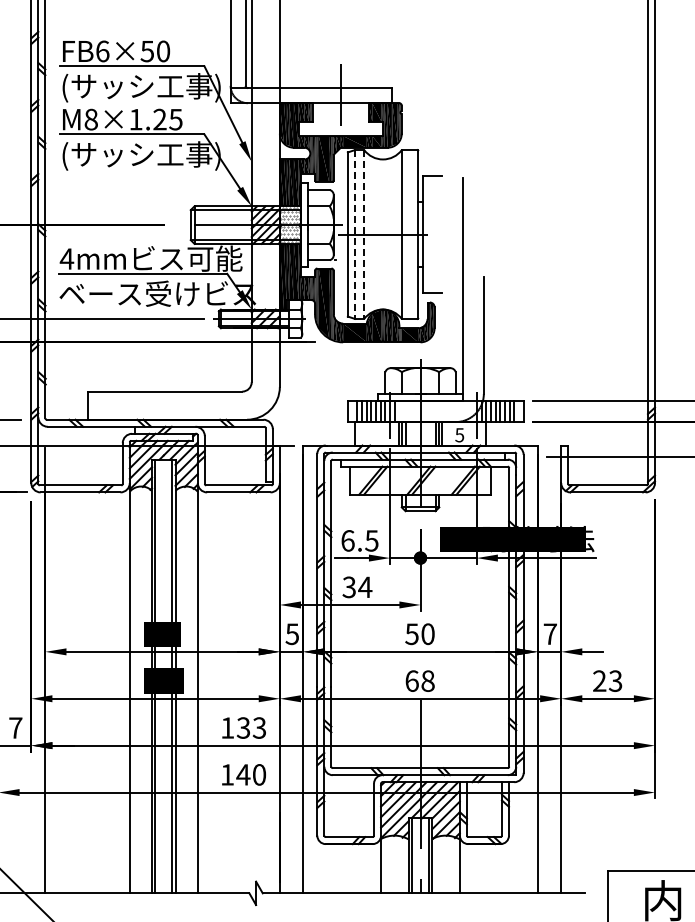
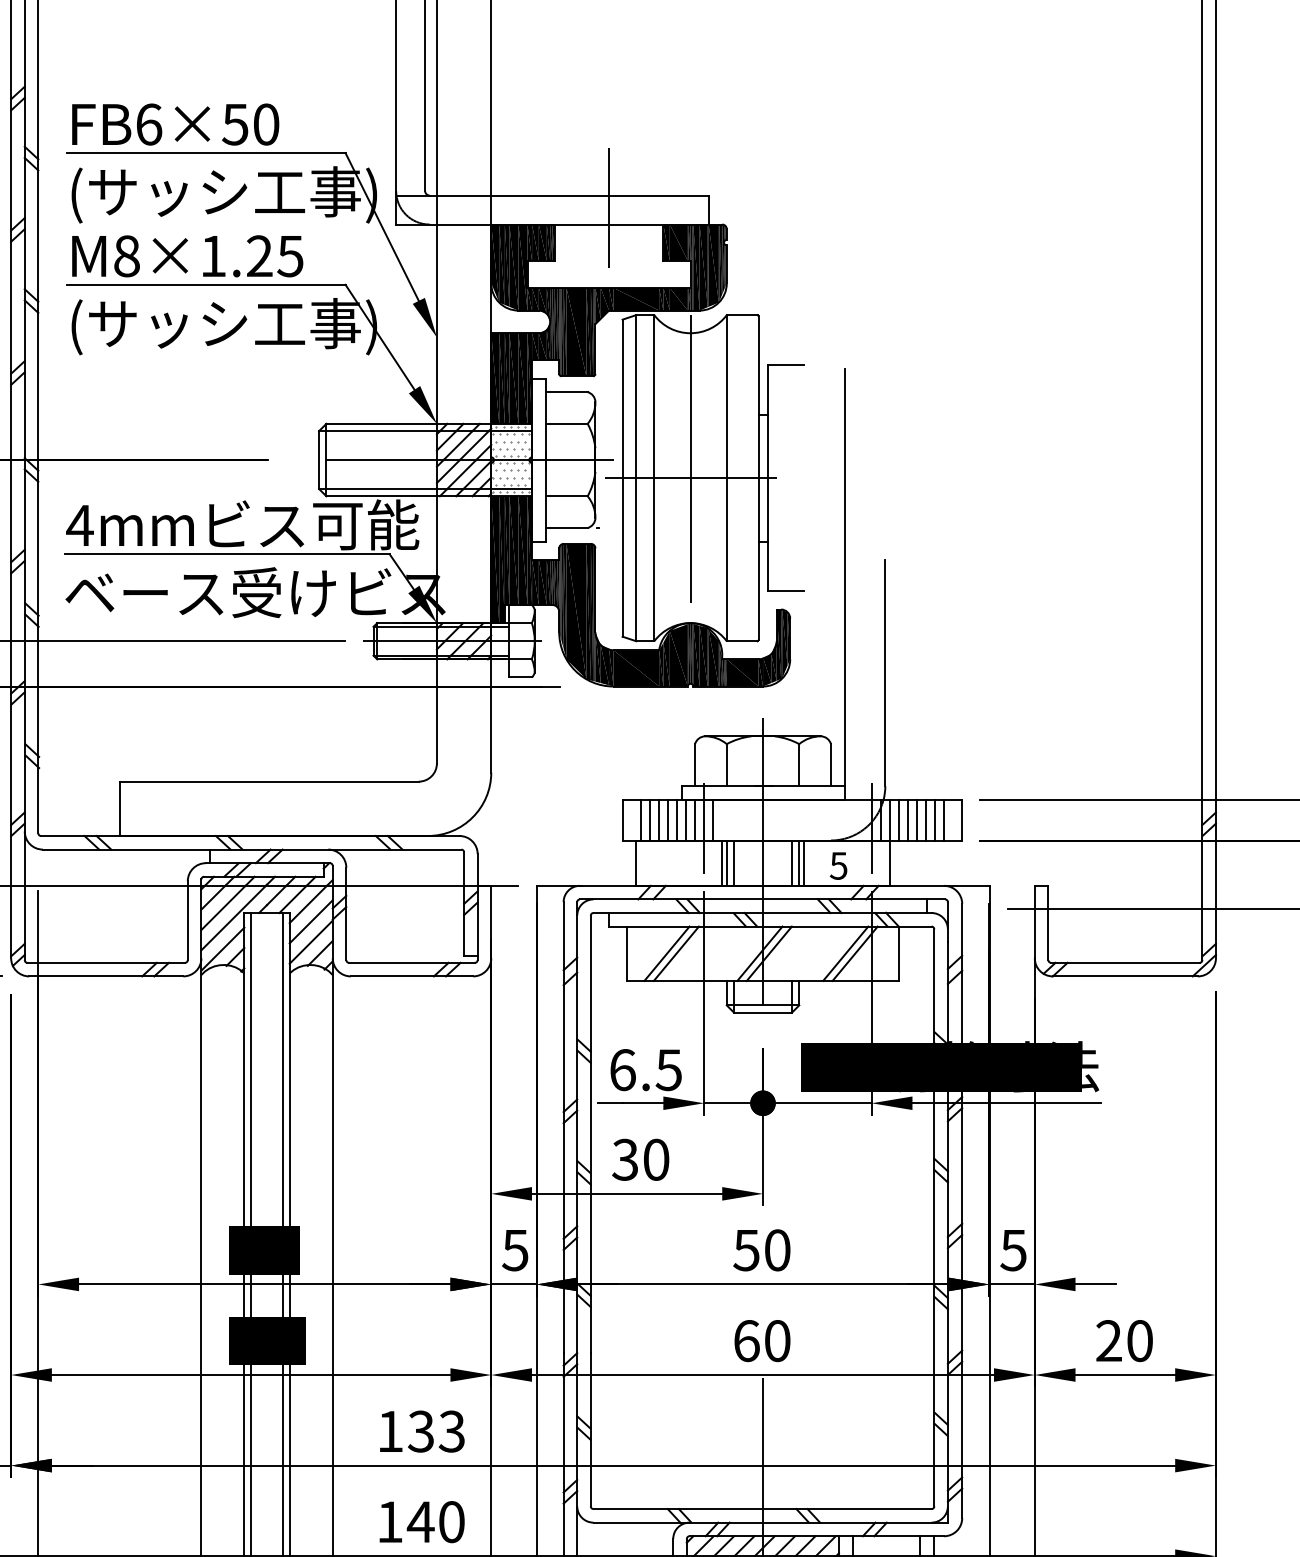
line: (383, 234) -> (691, 478), added
line: (354, 235) -> (635, 480), dashed -> solid
line: (364, 235) -> (654, 480), dashed -> solid
text: (365, 587) -> (656, 1160), 34 -> 30
text: (549, 634) -> (1012, 1250), 7 -> 5
text: (427, 680) -> (776, 1339), 68 -> 60
text: (615, 680) -> (1139, 1339), 23 -> 20

